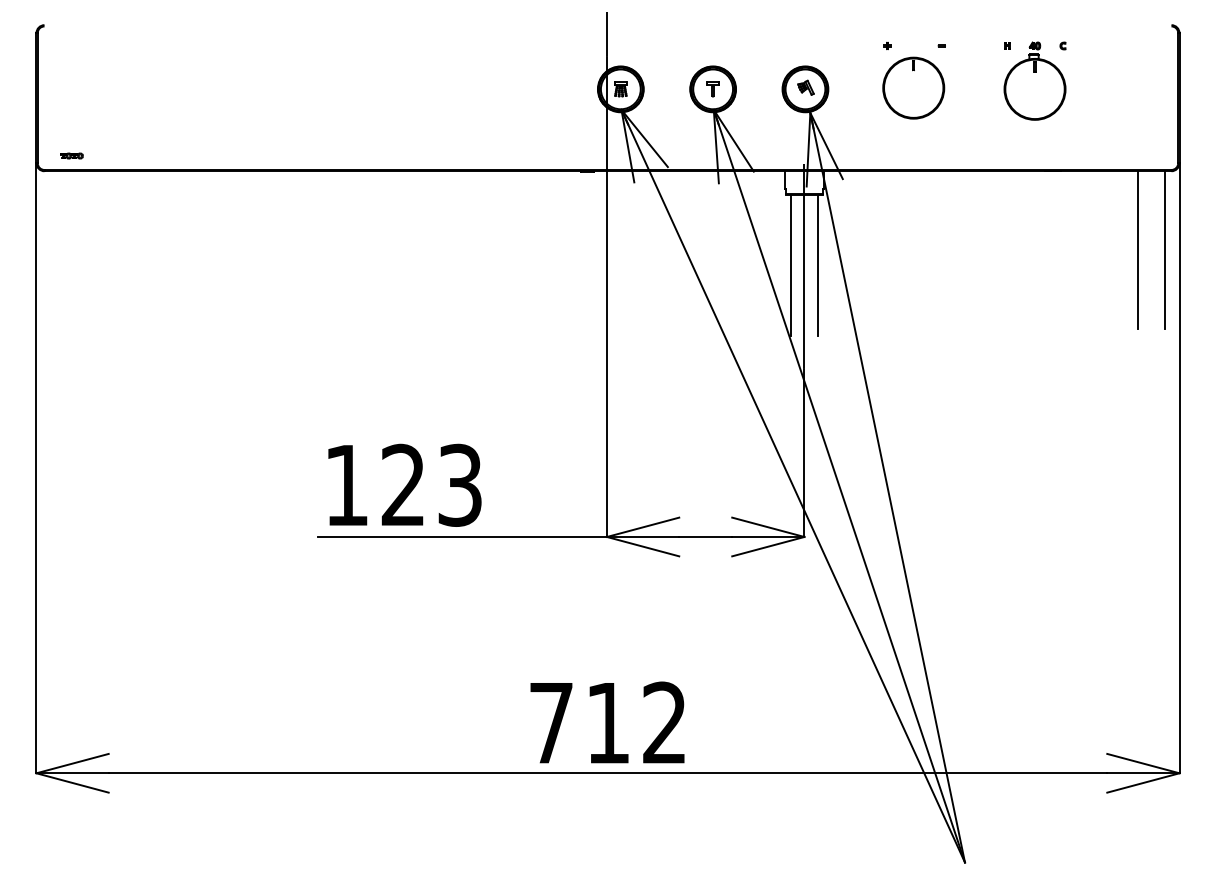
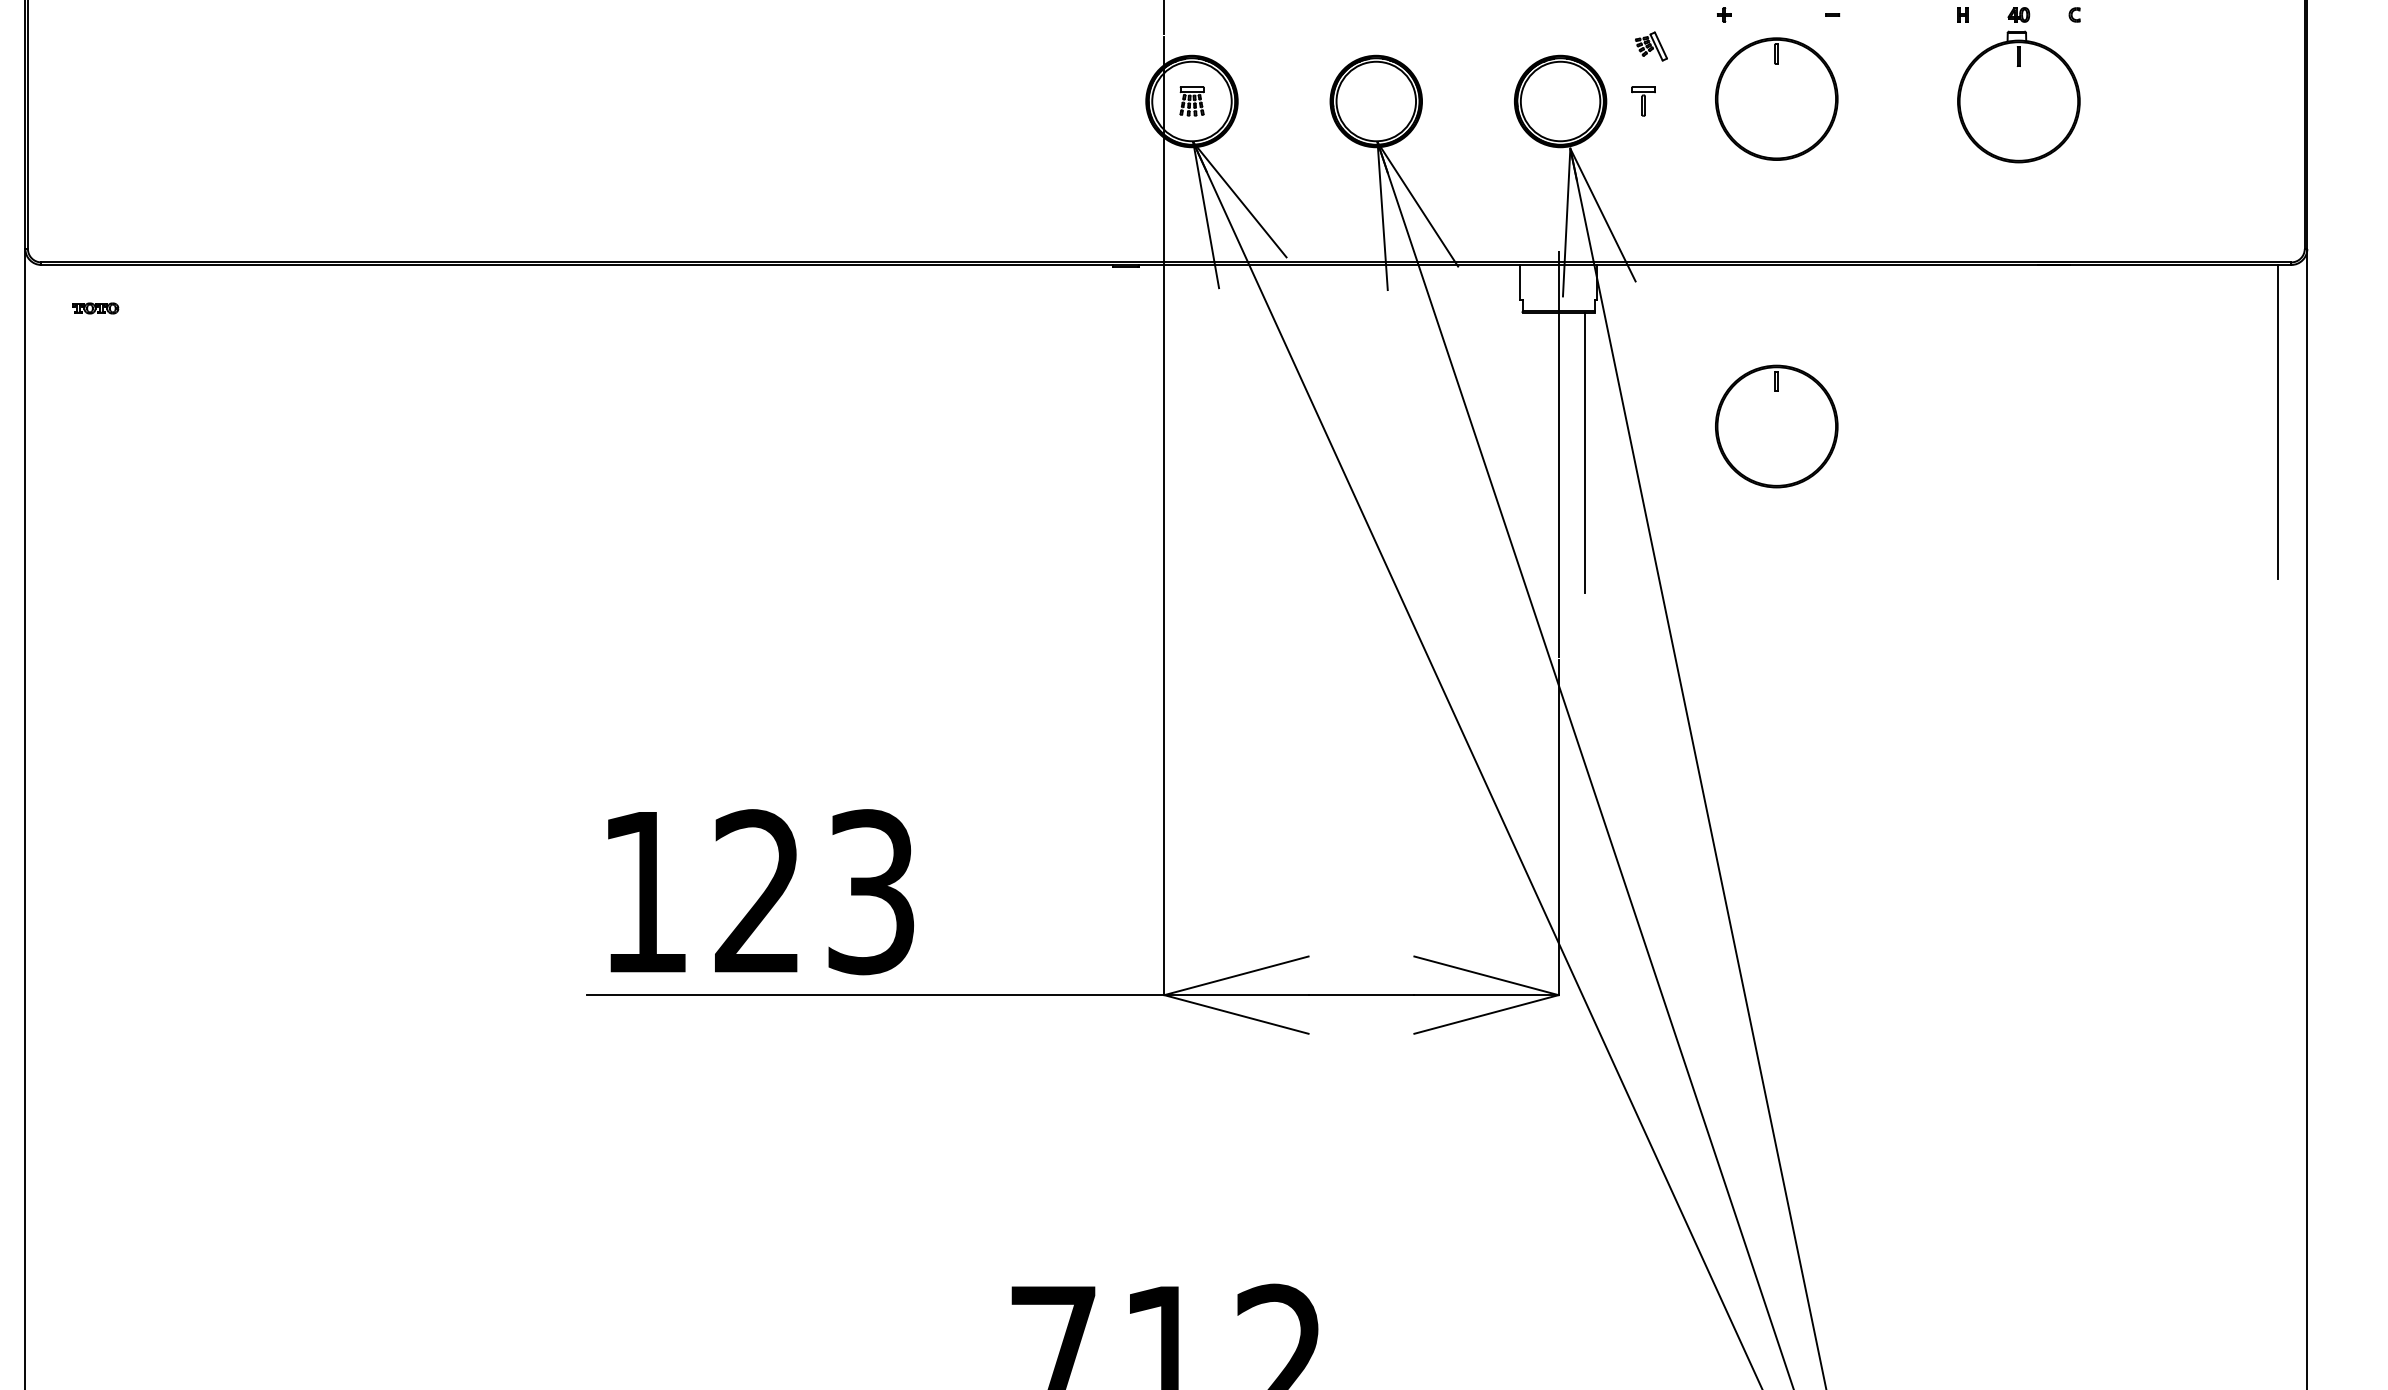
part: (805, 87) -> (1650, 45), moved
part: (712, 89) -> (1642, 101), moved
part: (71, 155) -> (95, 307), moved
line: (1138, 250) -> (2225, 423), removed
part: (913, 251) -> (1776, 425), added
line: (791, 265) -> (1532, 453), removed

